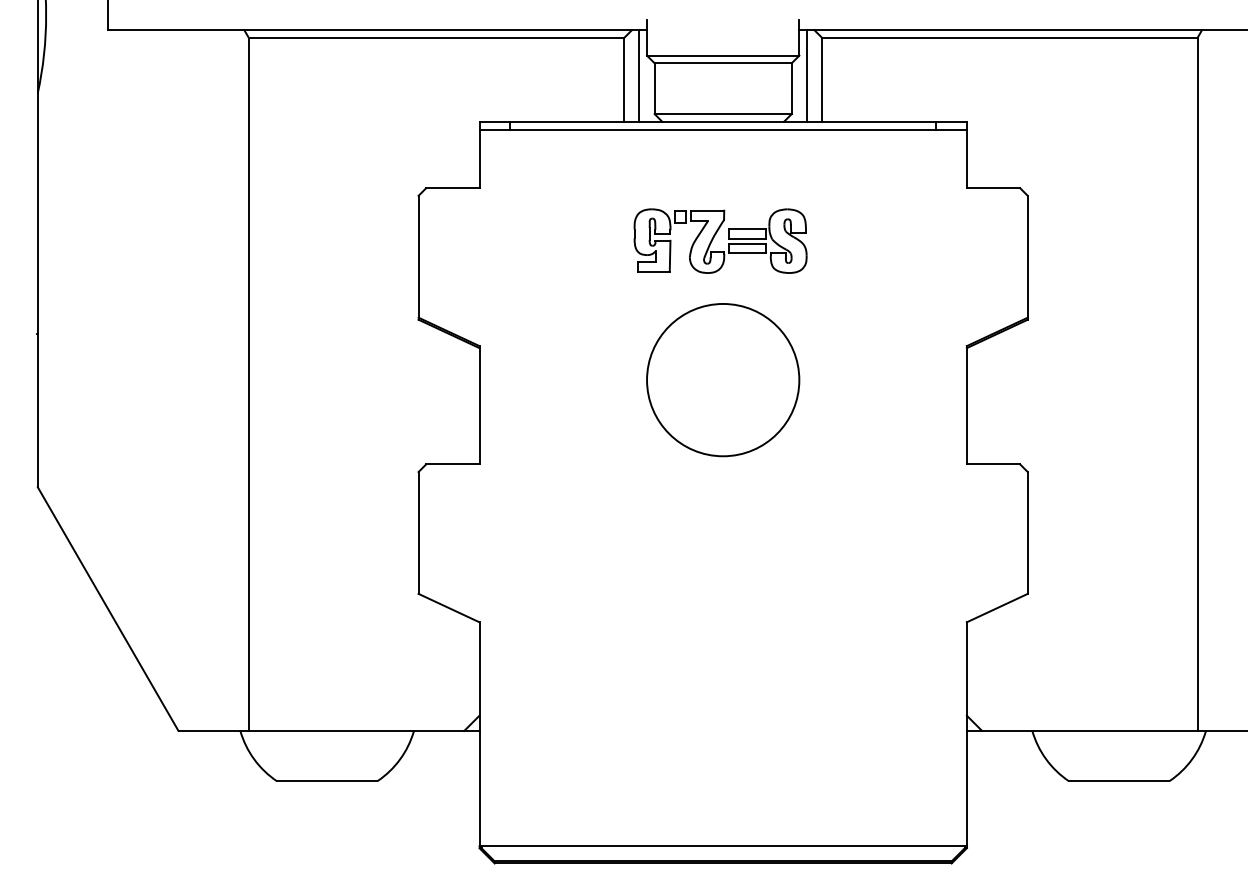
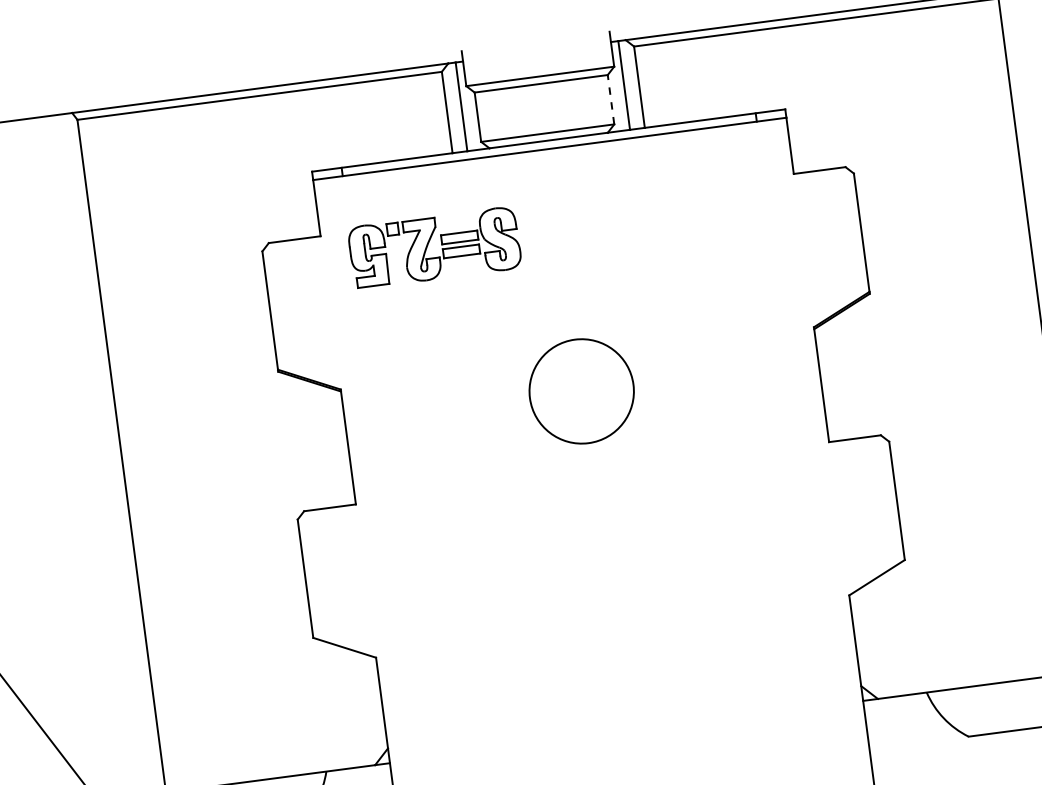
line: (791, 88) -> (610, 99), solid -> dashed
part: (714, 237) -> (428, 245), moved
circle: (723, 379) -> (581, 390), size x0.7

